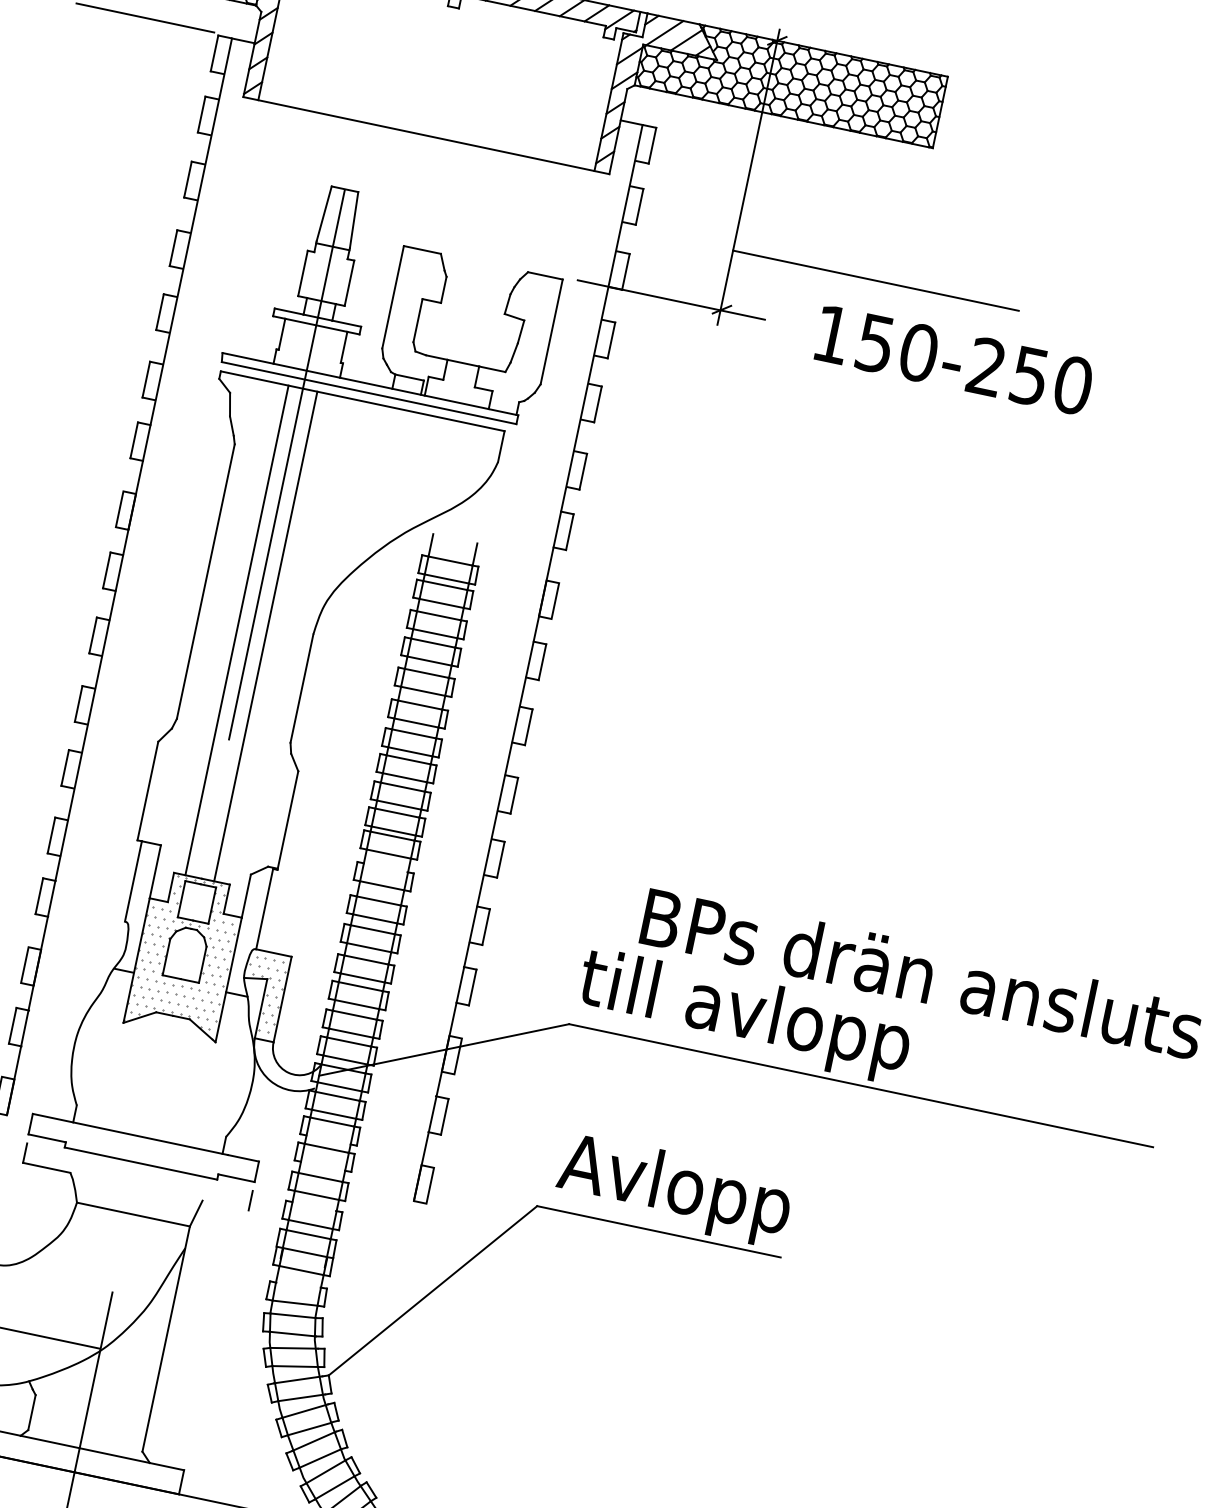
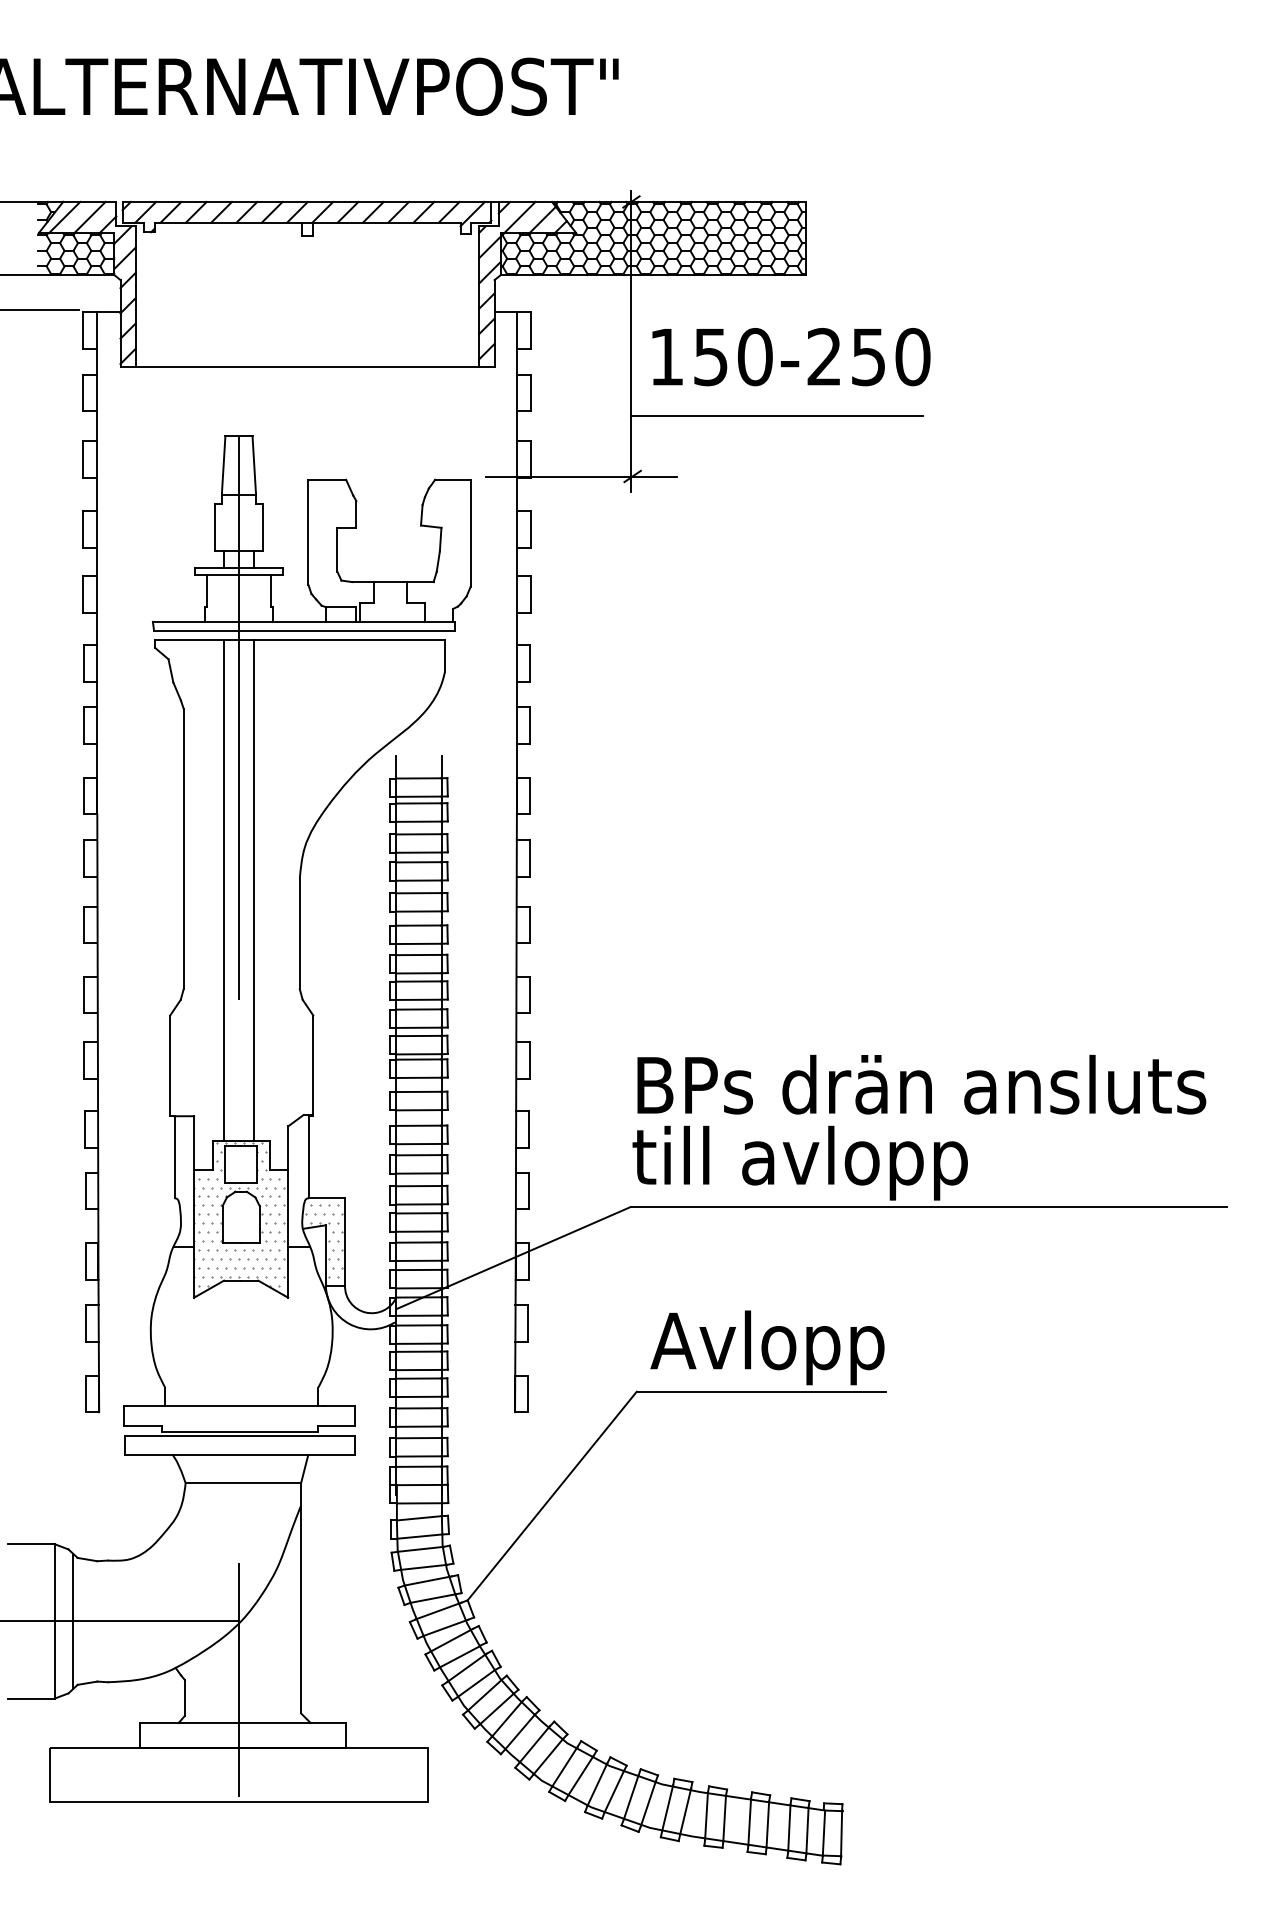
text: (954, 360) -> (791, 357), moved
line: (385, 867) -> (418, 1091), added
text: (922, 973) -> (921, 1084), moved
line: (328, 1139) -> (418, 1369), added
line: (322, 1165) -> (418, 1396), added
line: (139, 1167) -> (239, 1435), added
line: (159, 1191) -> (264, 1455), added
line: (314, 1206) -> (418, 1438), added
line: (298, 1285) -> (419, 1518), added

